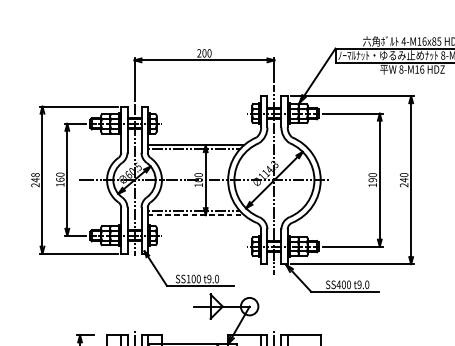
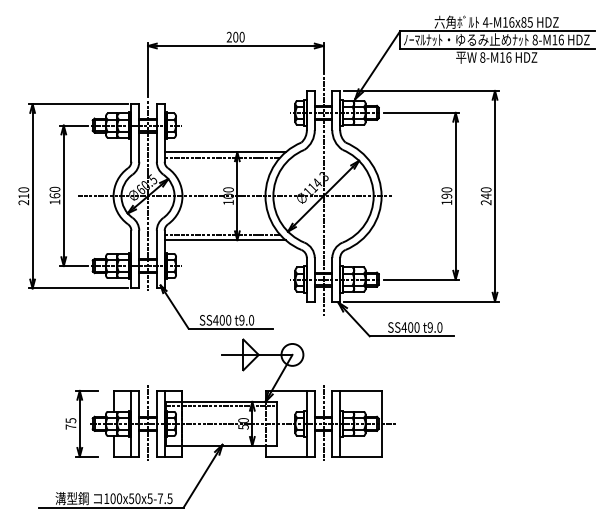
text: (35, 177) -> (23, 193), 248 -> 210
line: (196, 215) -> (225, 240), dashed -> solid
text: (188, 279) -> (215, 320), SS100 -> SS400

